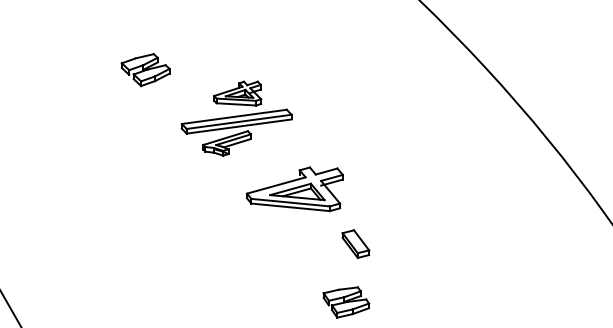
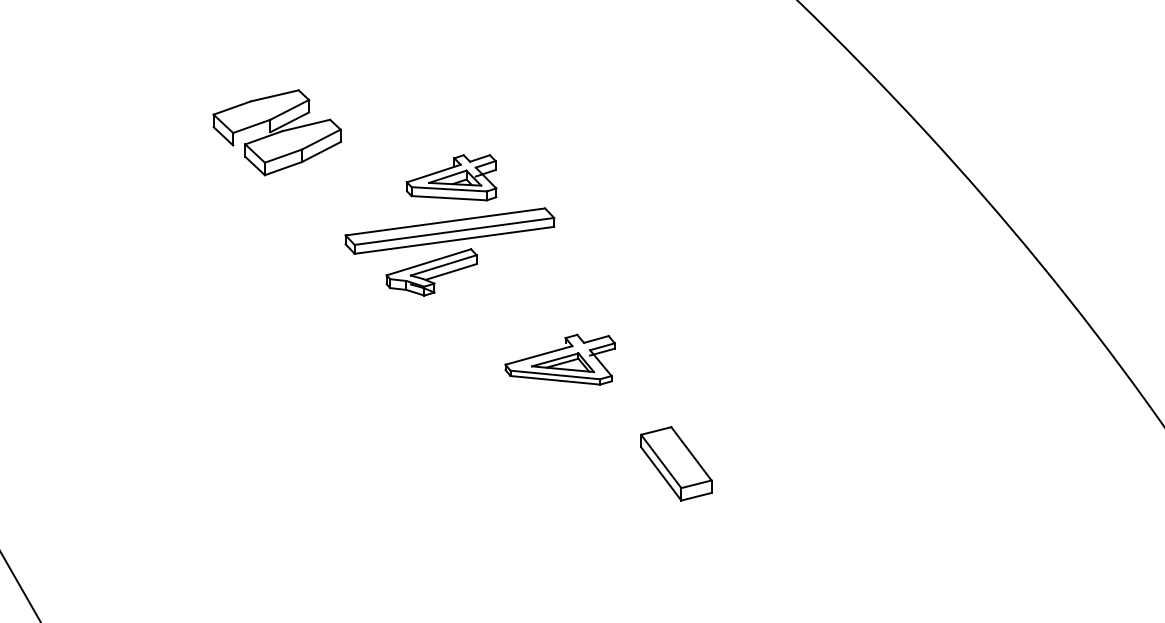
part: (145, 70) -> (276, 133), size x1.4
part: (294, 189) -> (559, 359), size x0.6
part: (355, 243) -> (675, 462), size x1.4
part: (346, 302) -> (658, 574), removed

